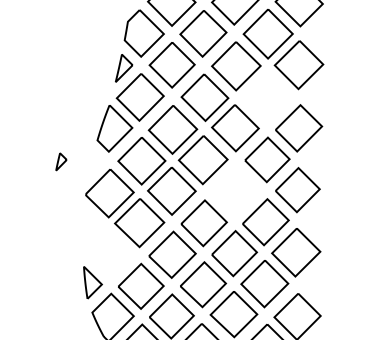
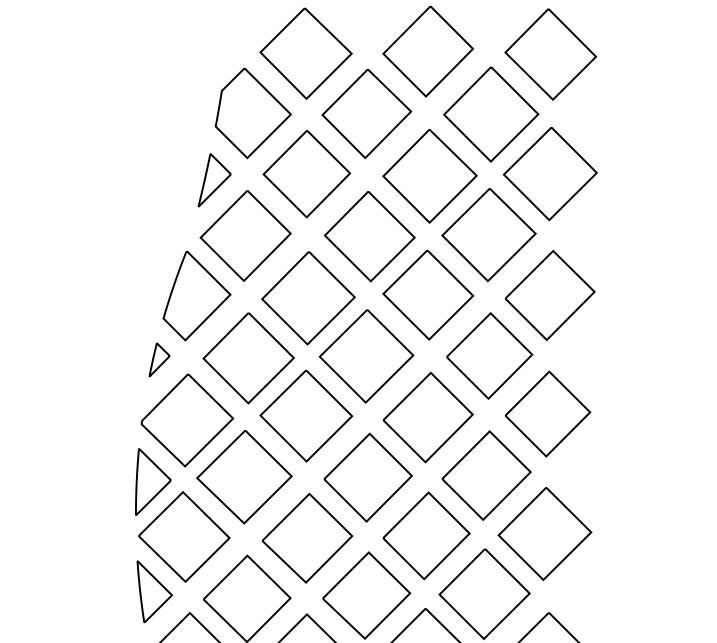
part: (266, 96) -> (487, 234), added
part: (61, 161) -> (159, 359), moved
part: (235, 191) -> (428, 416), added
part: (107, 242) -> (182, 514), added

